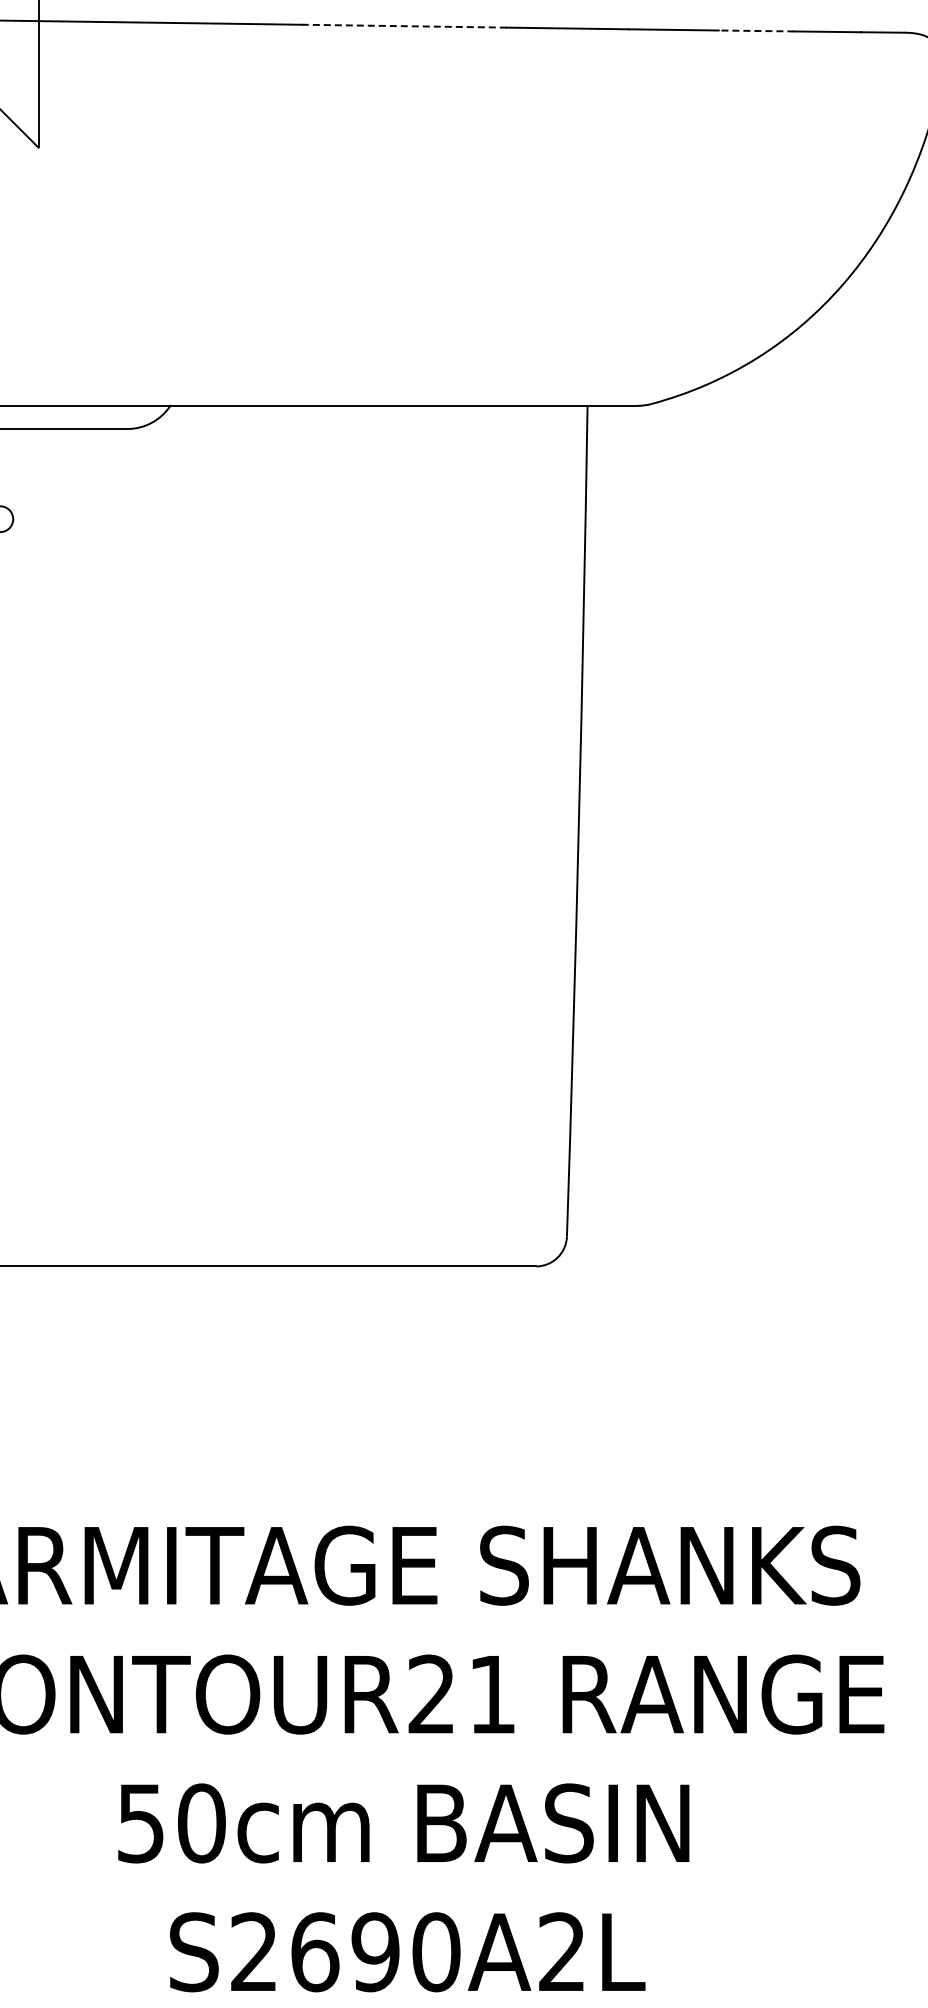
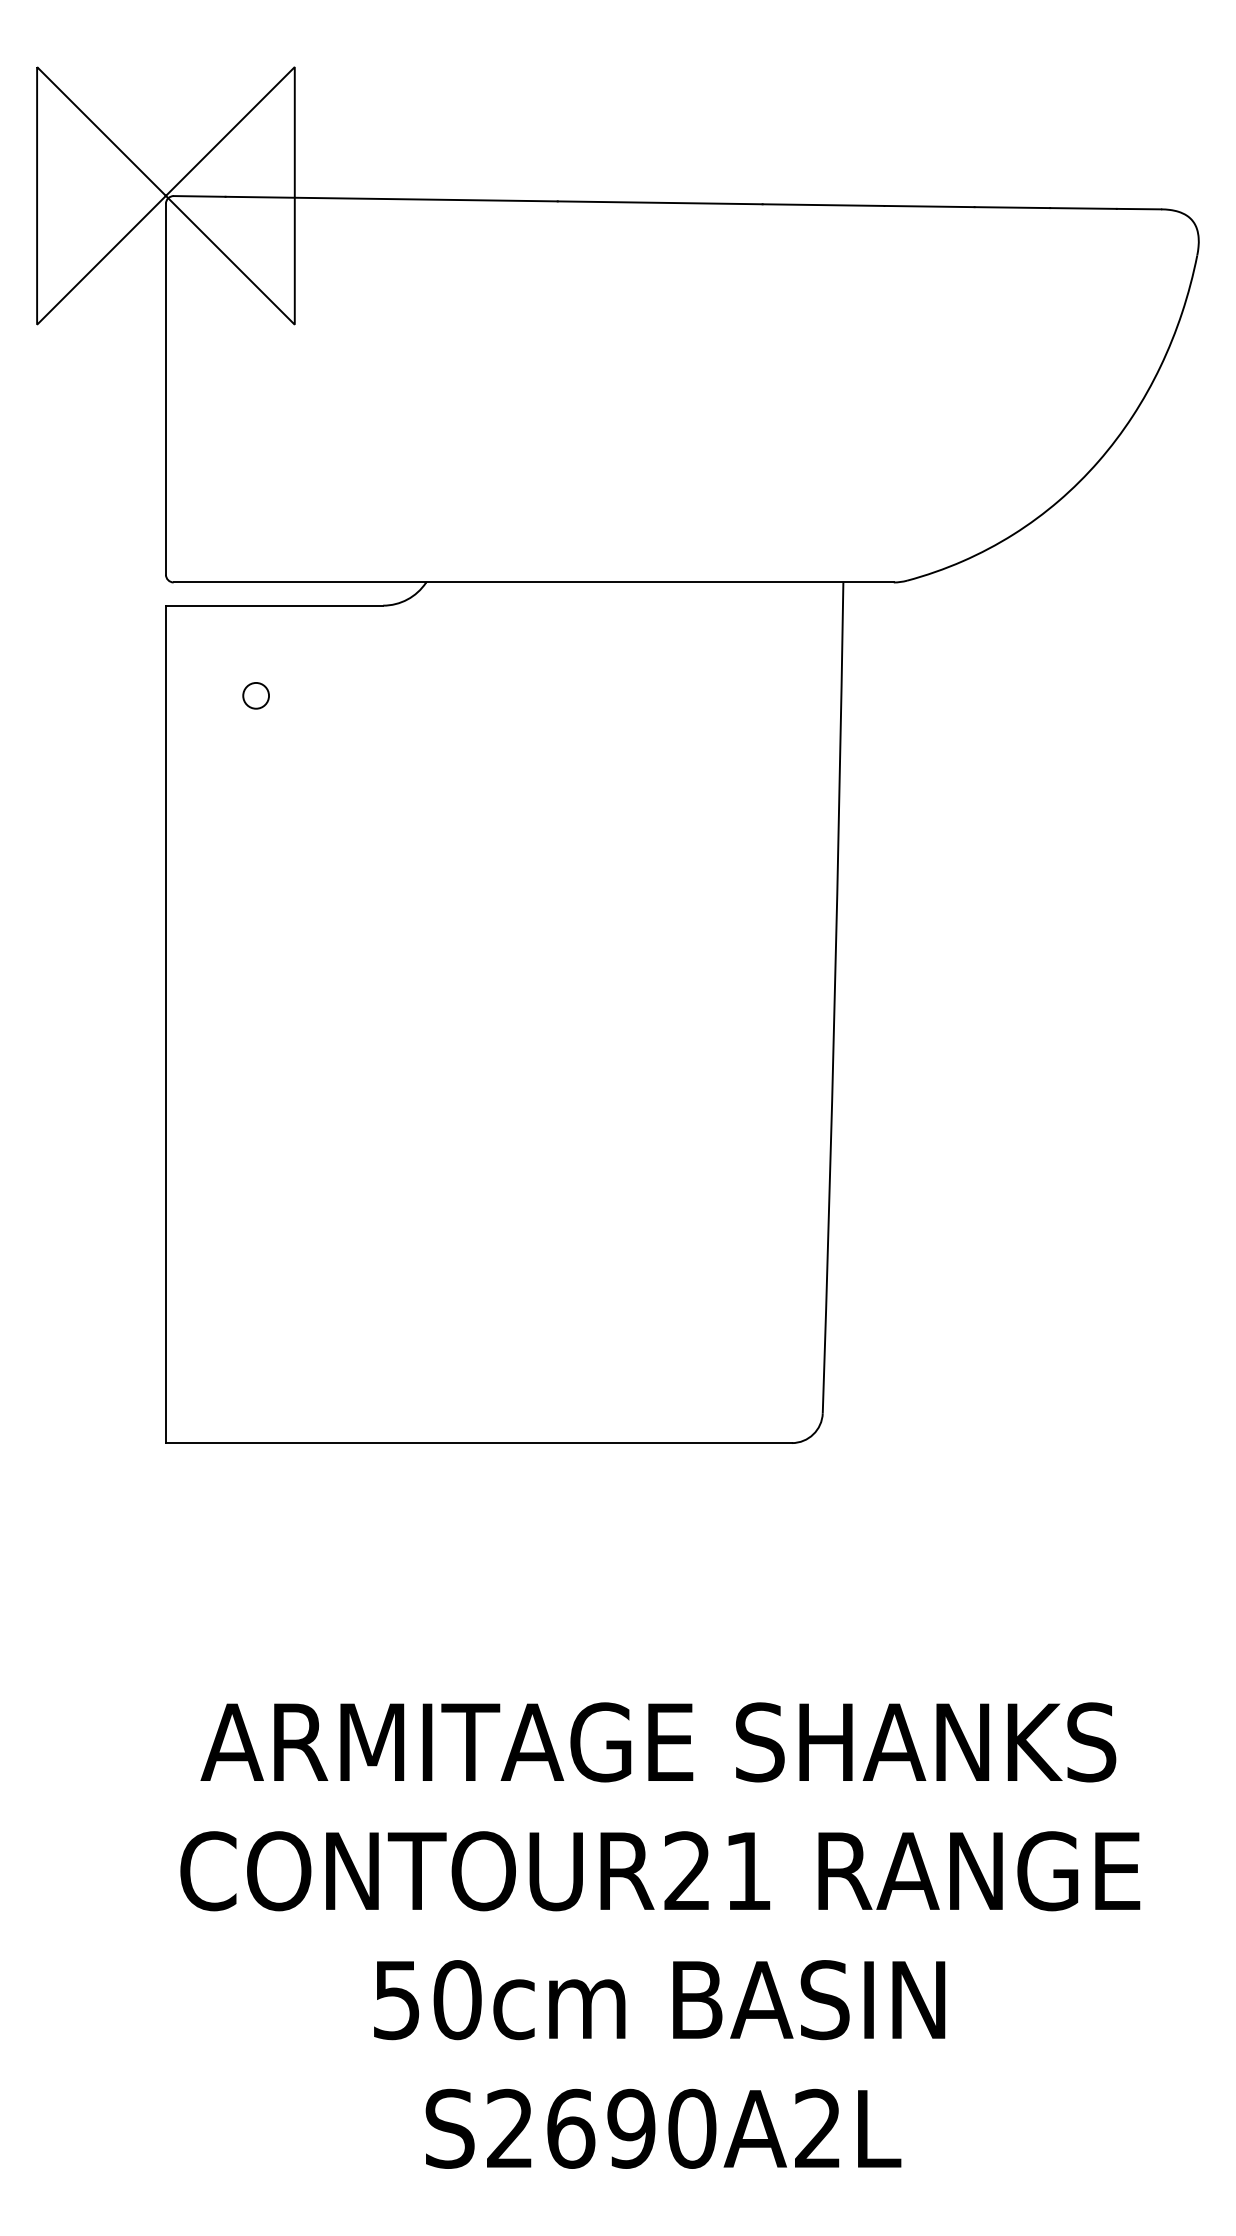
line: (403, 25) -> (659, 202), dashed -> solid
line: (756, 30) -> (1012, 207), dashed -> solid

